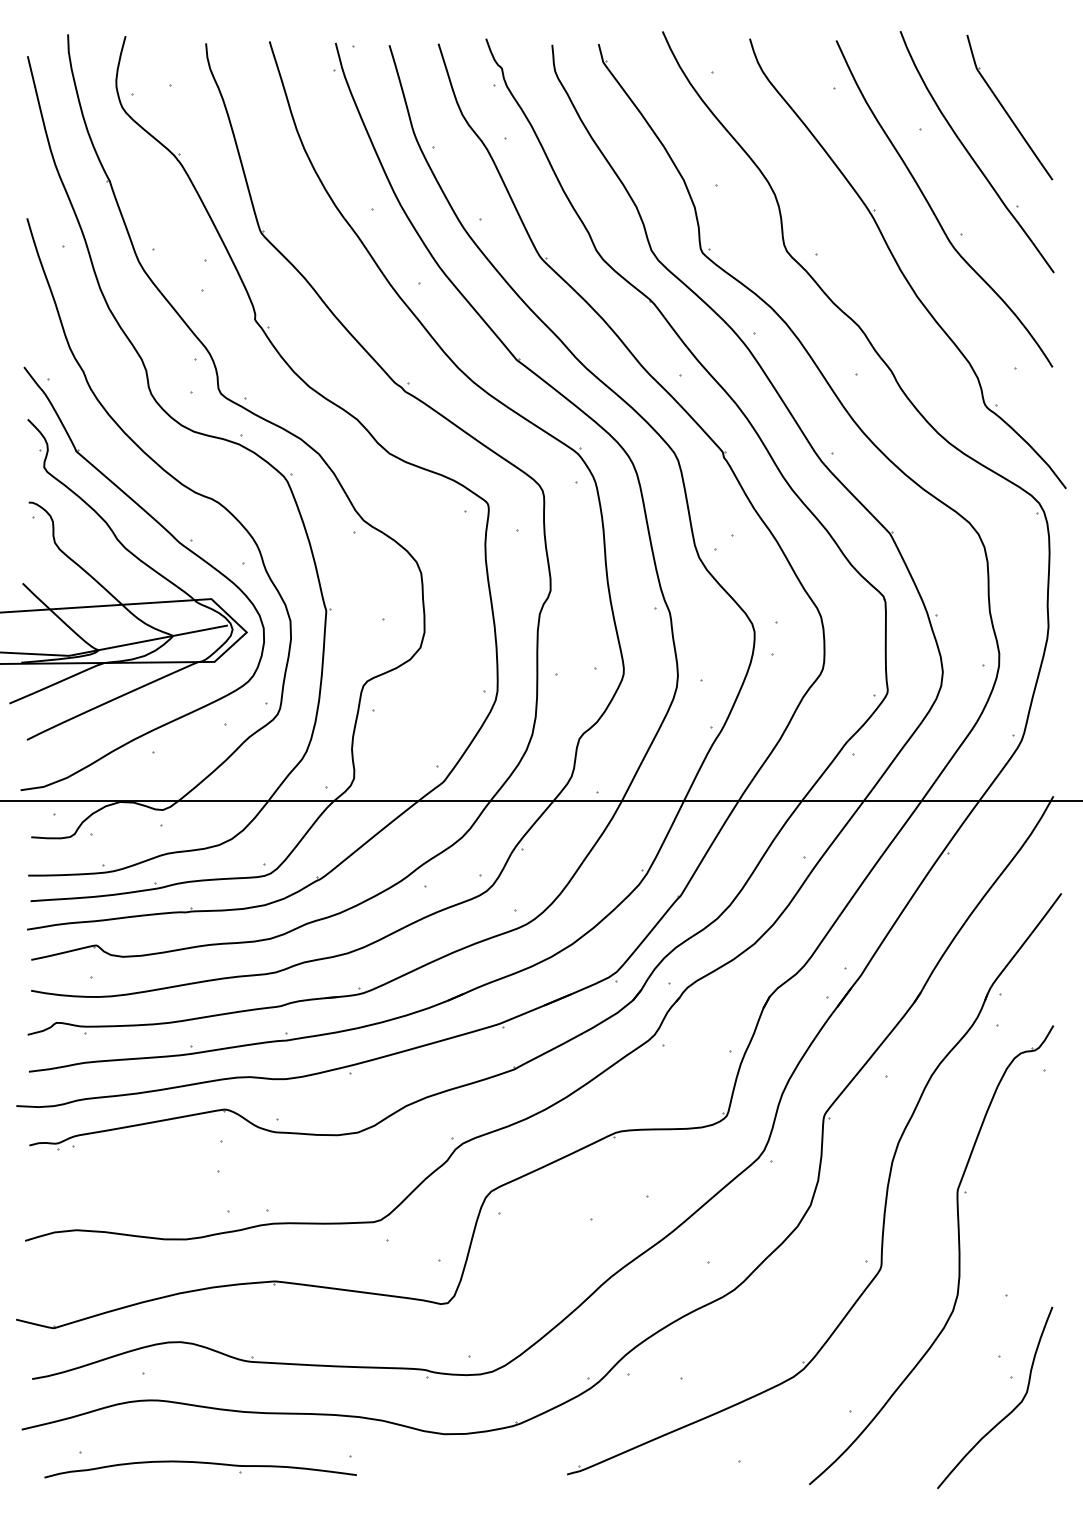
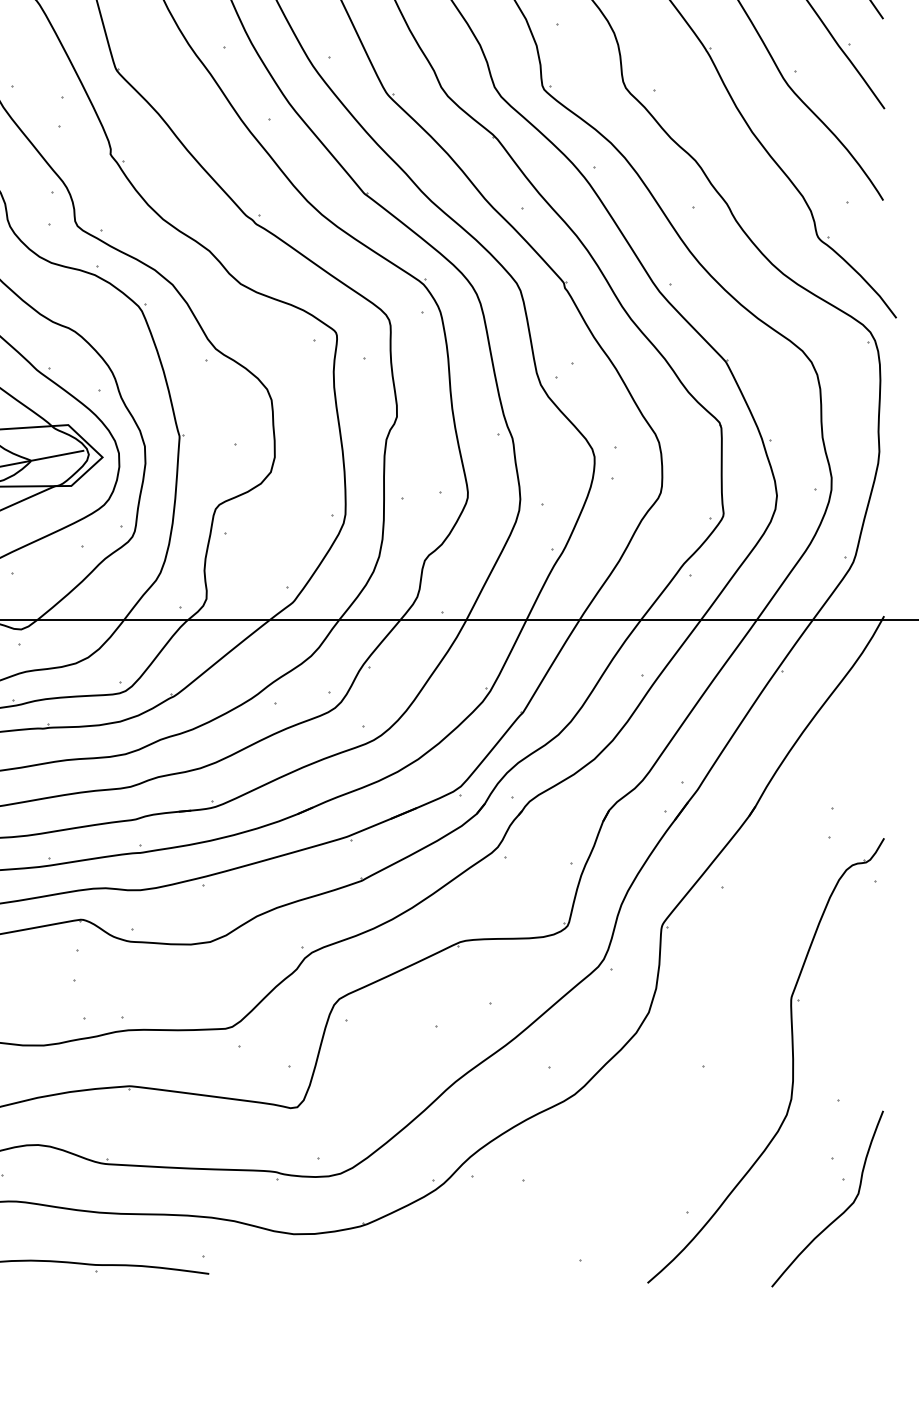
part: (885, 1195) -> (721, 1002), removed

